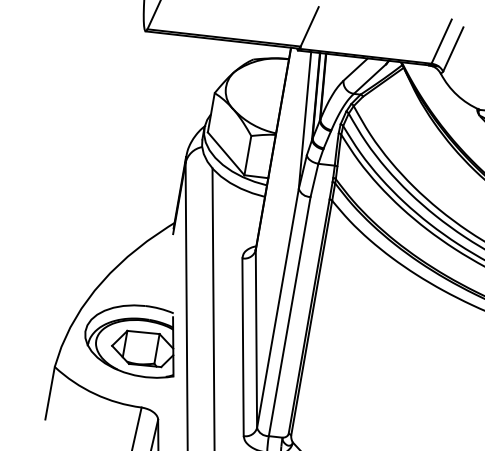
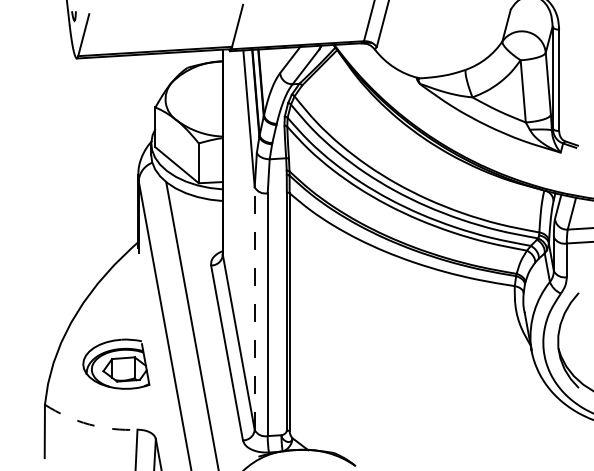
line: (277, 308) -> (254, 308), solid -> dashed
part: (132, 339) -> (116, 364), size x0.7
arc: (95, 394) -> (89, 424), solid -> dashed

